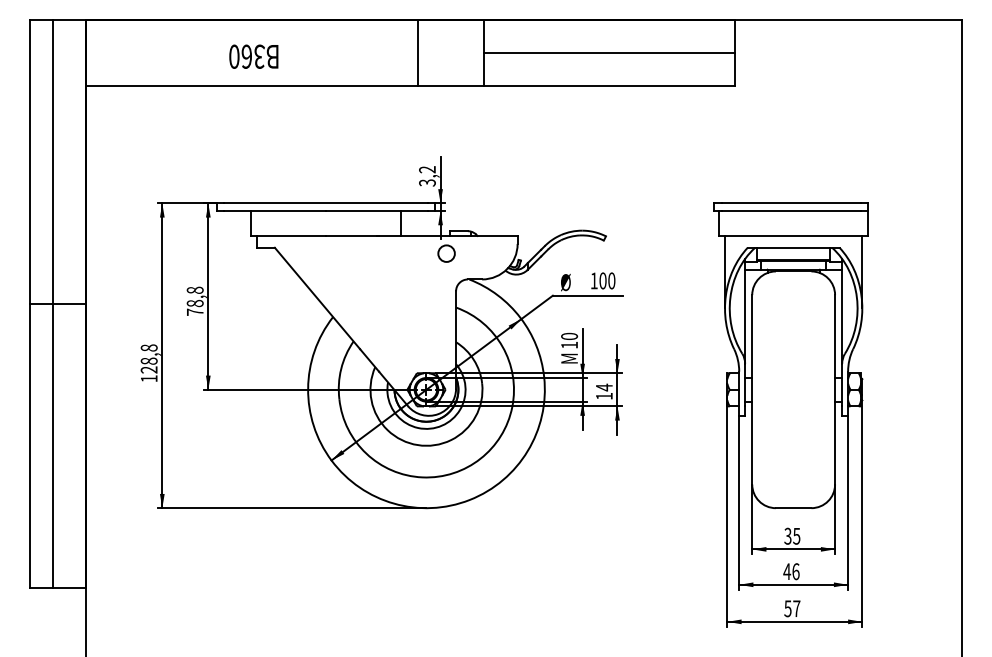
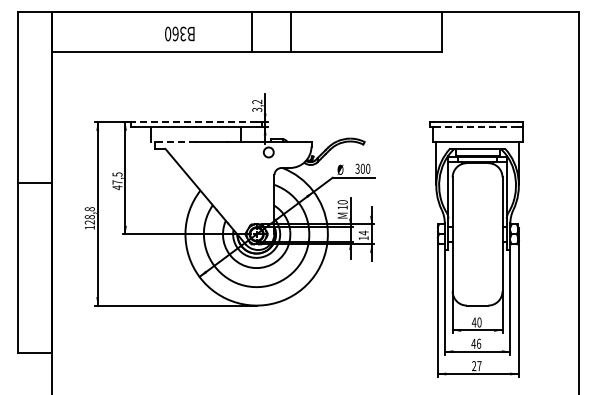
line: (609, 52) -> (366, 31), removed
text: (253, 55) -> (179, 33), moved
line: (324, 203) -> (195, 122), solid -> dashed
line: (790, 210) -> (475, 126), solid -> dashed
line: (288, 235) -> (173, 141), solid -> dashed
text: (594, 280) -> (357, 168), 100 -> 300
text: (195, 301) -> (117, 181), 78,8 -> 47,5
line: (53, 303) -> (32, 182), removed
text: (791, 536) -> (476, 322), 35 -> 40
text: (788, 609) -> (474, 366), 57 -> 27

